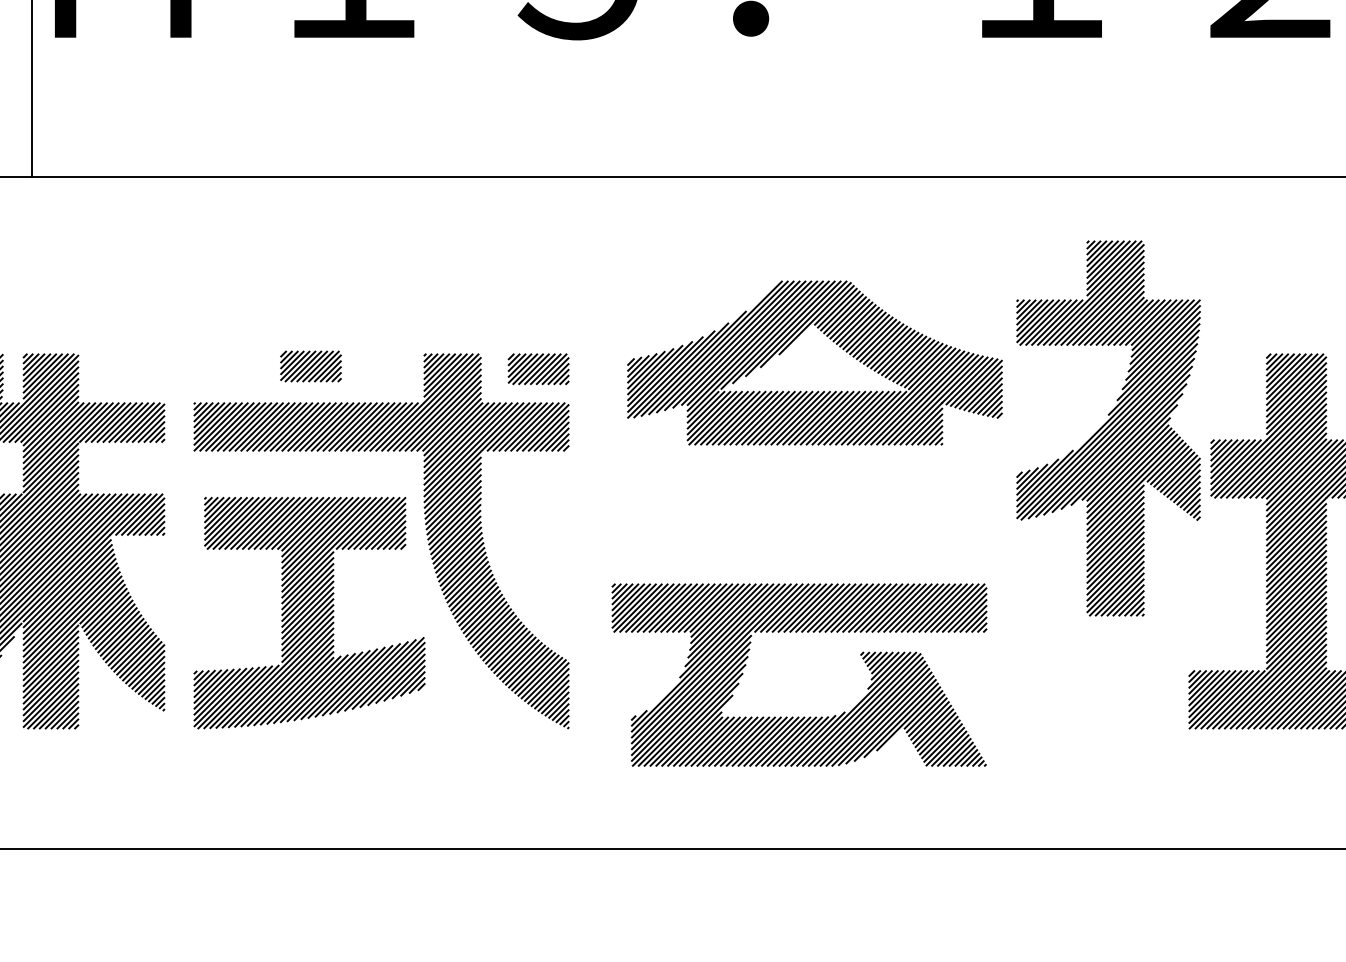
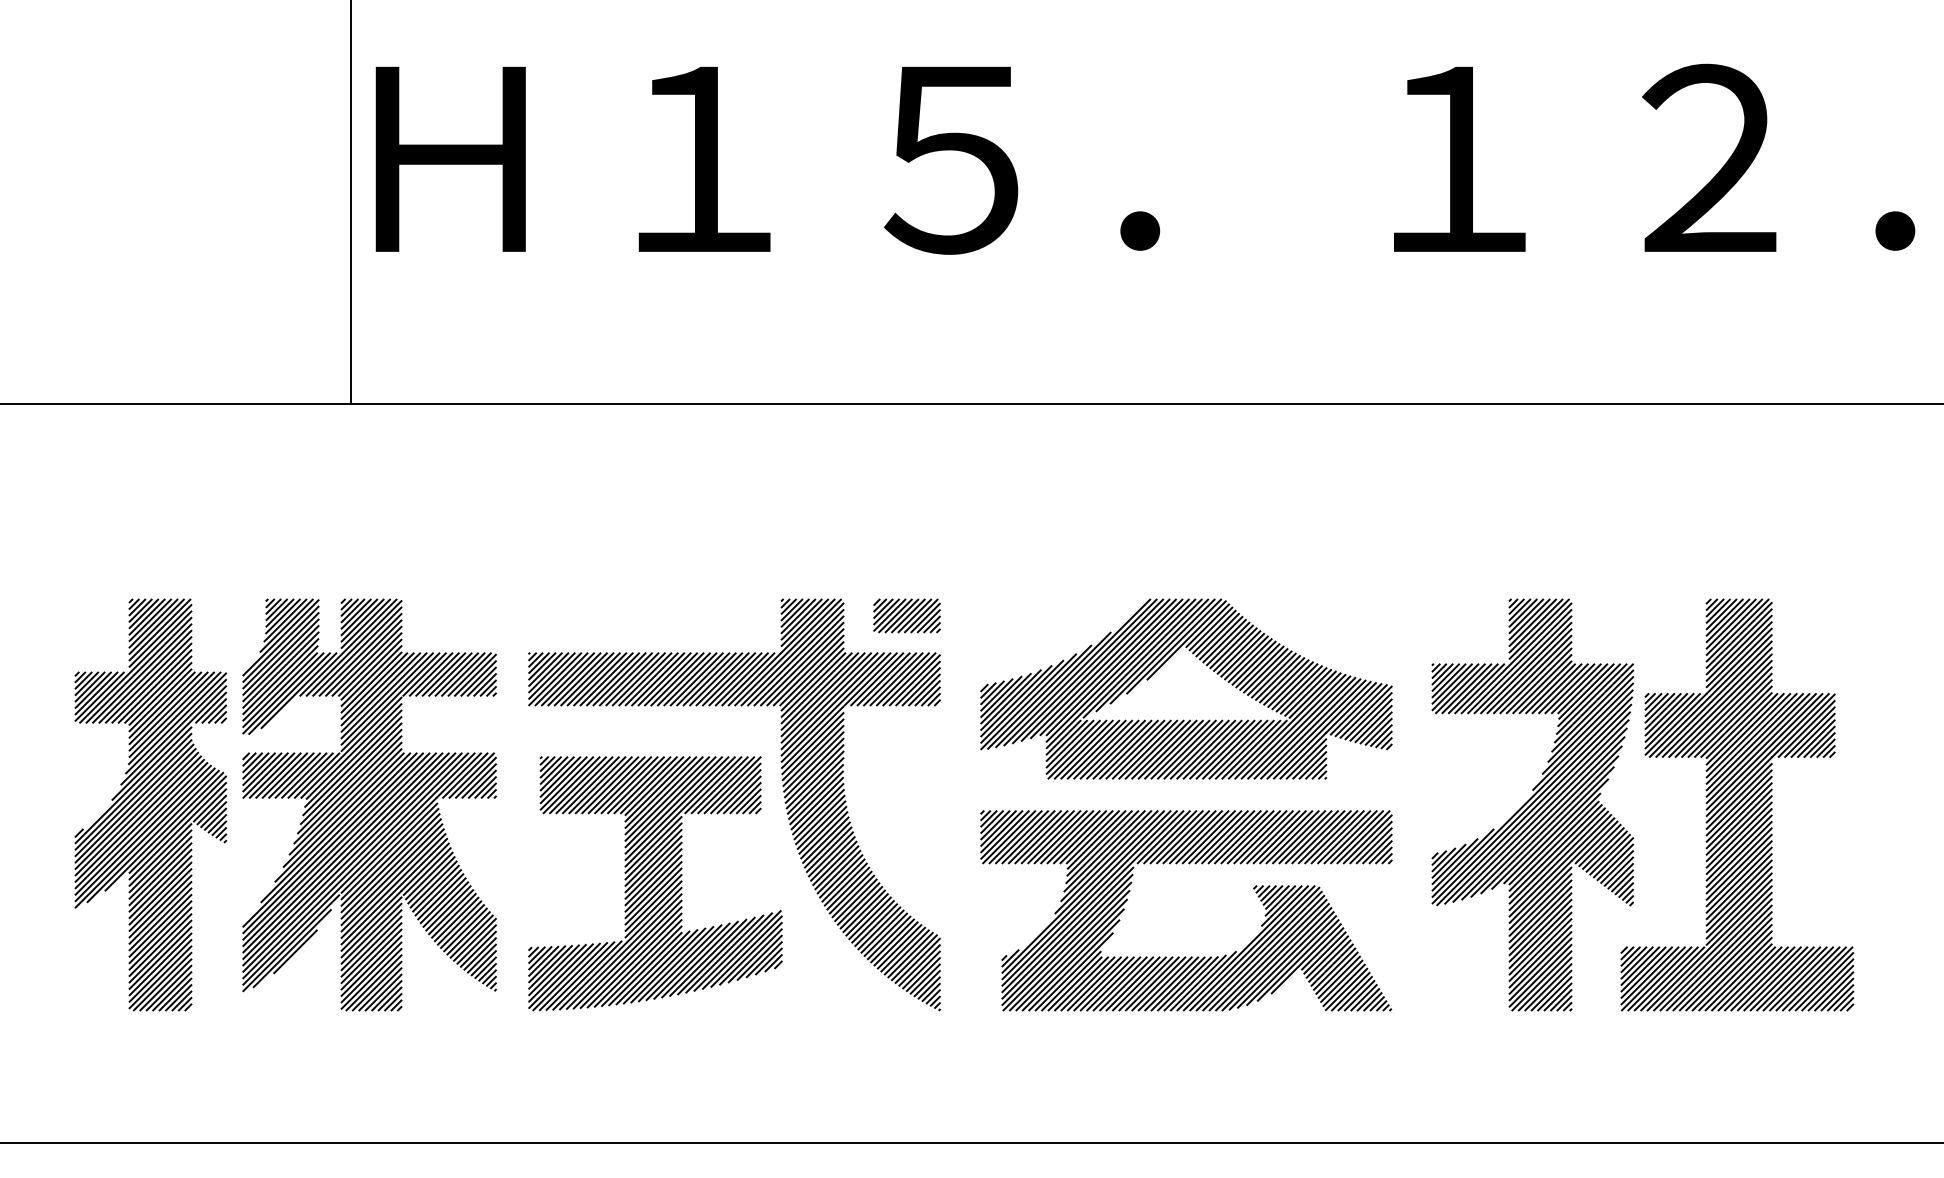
part: (833, 342) -> (1206, 666), moved
part: (310, 366) -> (656, 612), removed
part: (1108, 428) -> (1532, 804), moved
part: (798, 716) -> (1185, 956), moved

